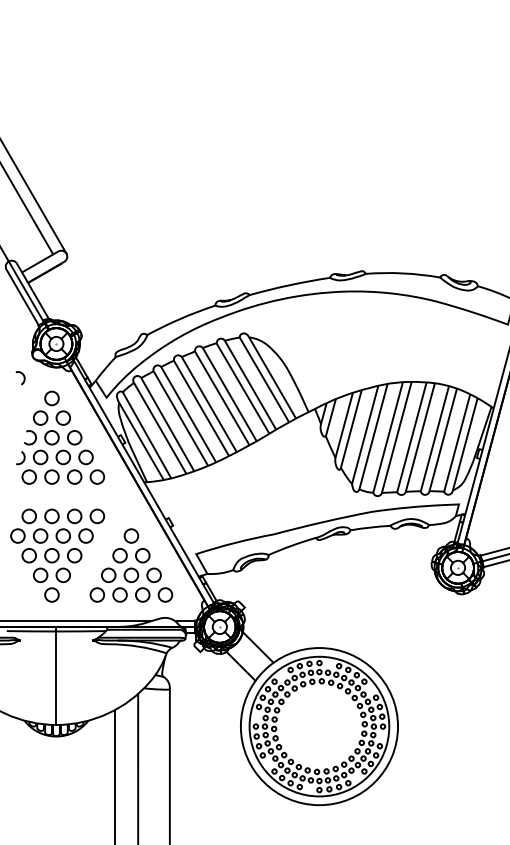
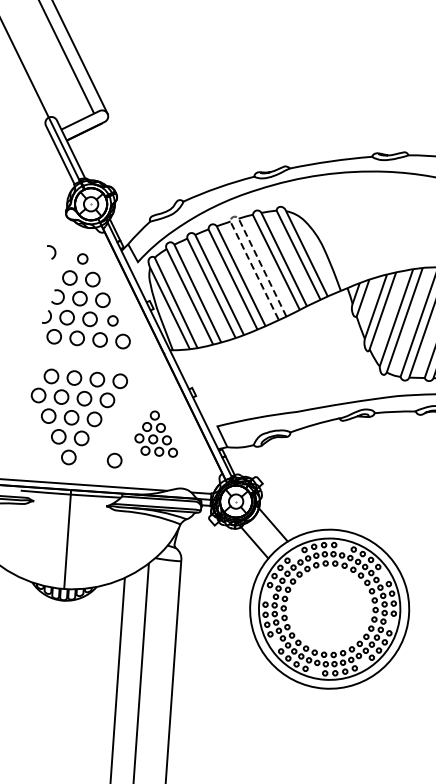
line: (197, 346) -> (233, 216), solid -> dashed
arc: (23, 378) -> (54, 252), moved
circle: (51, 398) -> (82, 258), size x0.7
circle: (85, 457) -> (112, 320), size x0.7
part: (137, 565) -> (157, 433), size x0.6

